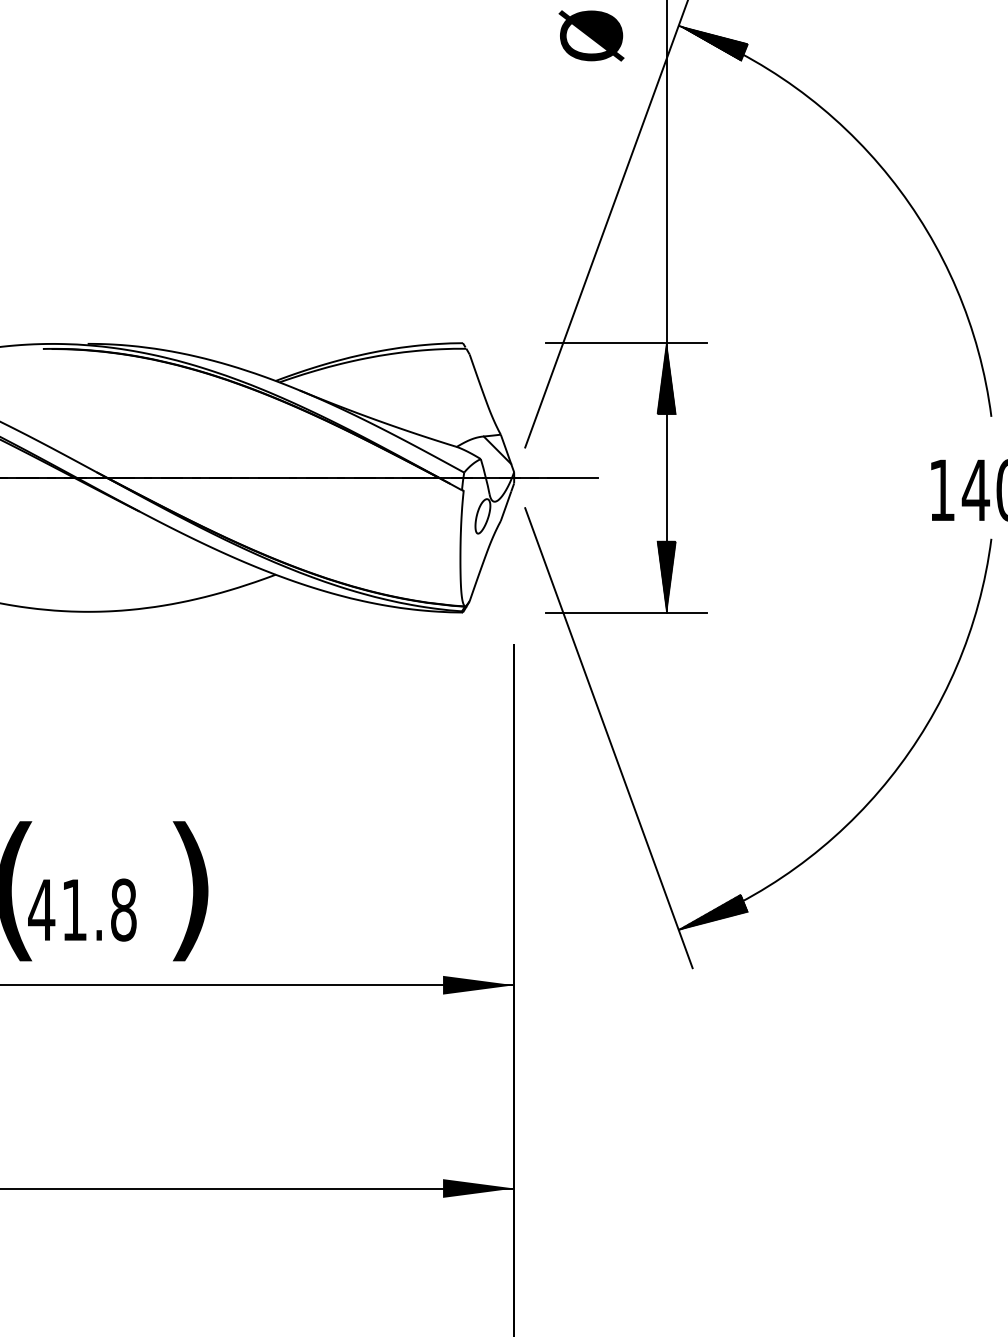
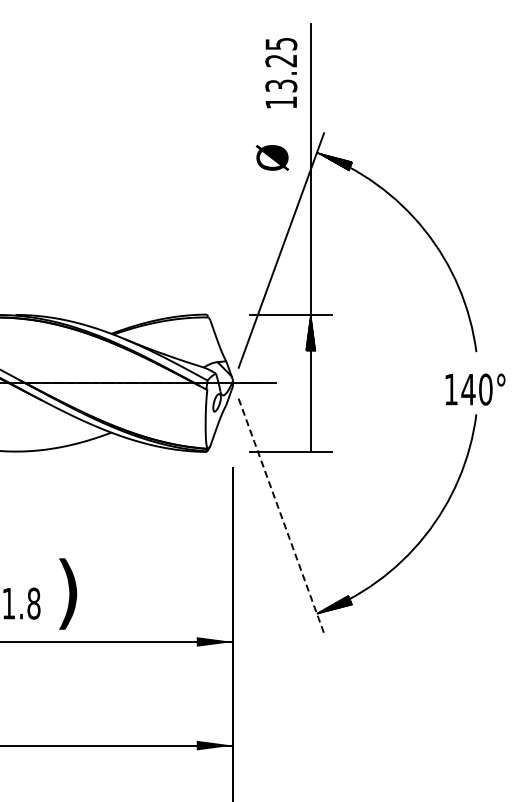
hatch: (666, 576) -> (310, 433), removed
line: (609, 739) -> (281, 516), solid -> dashed

